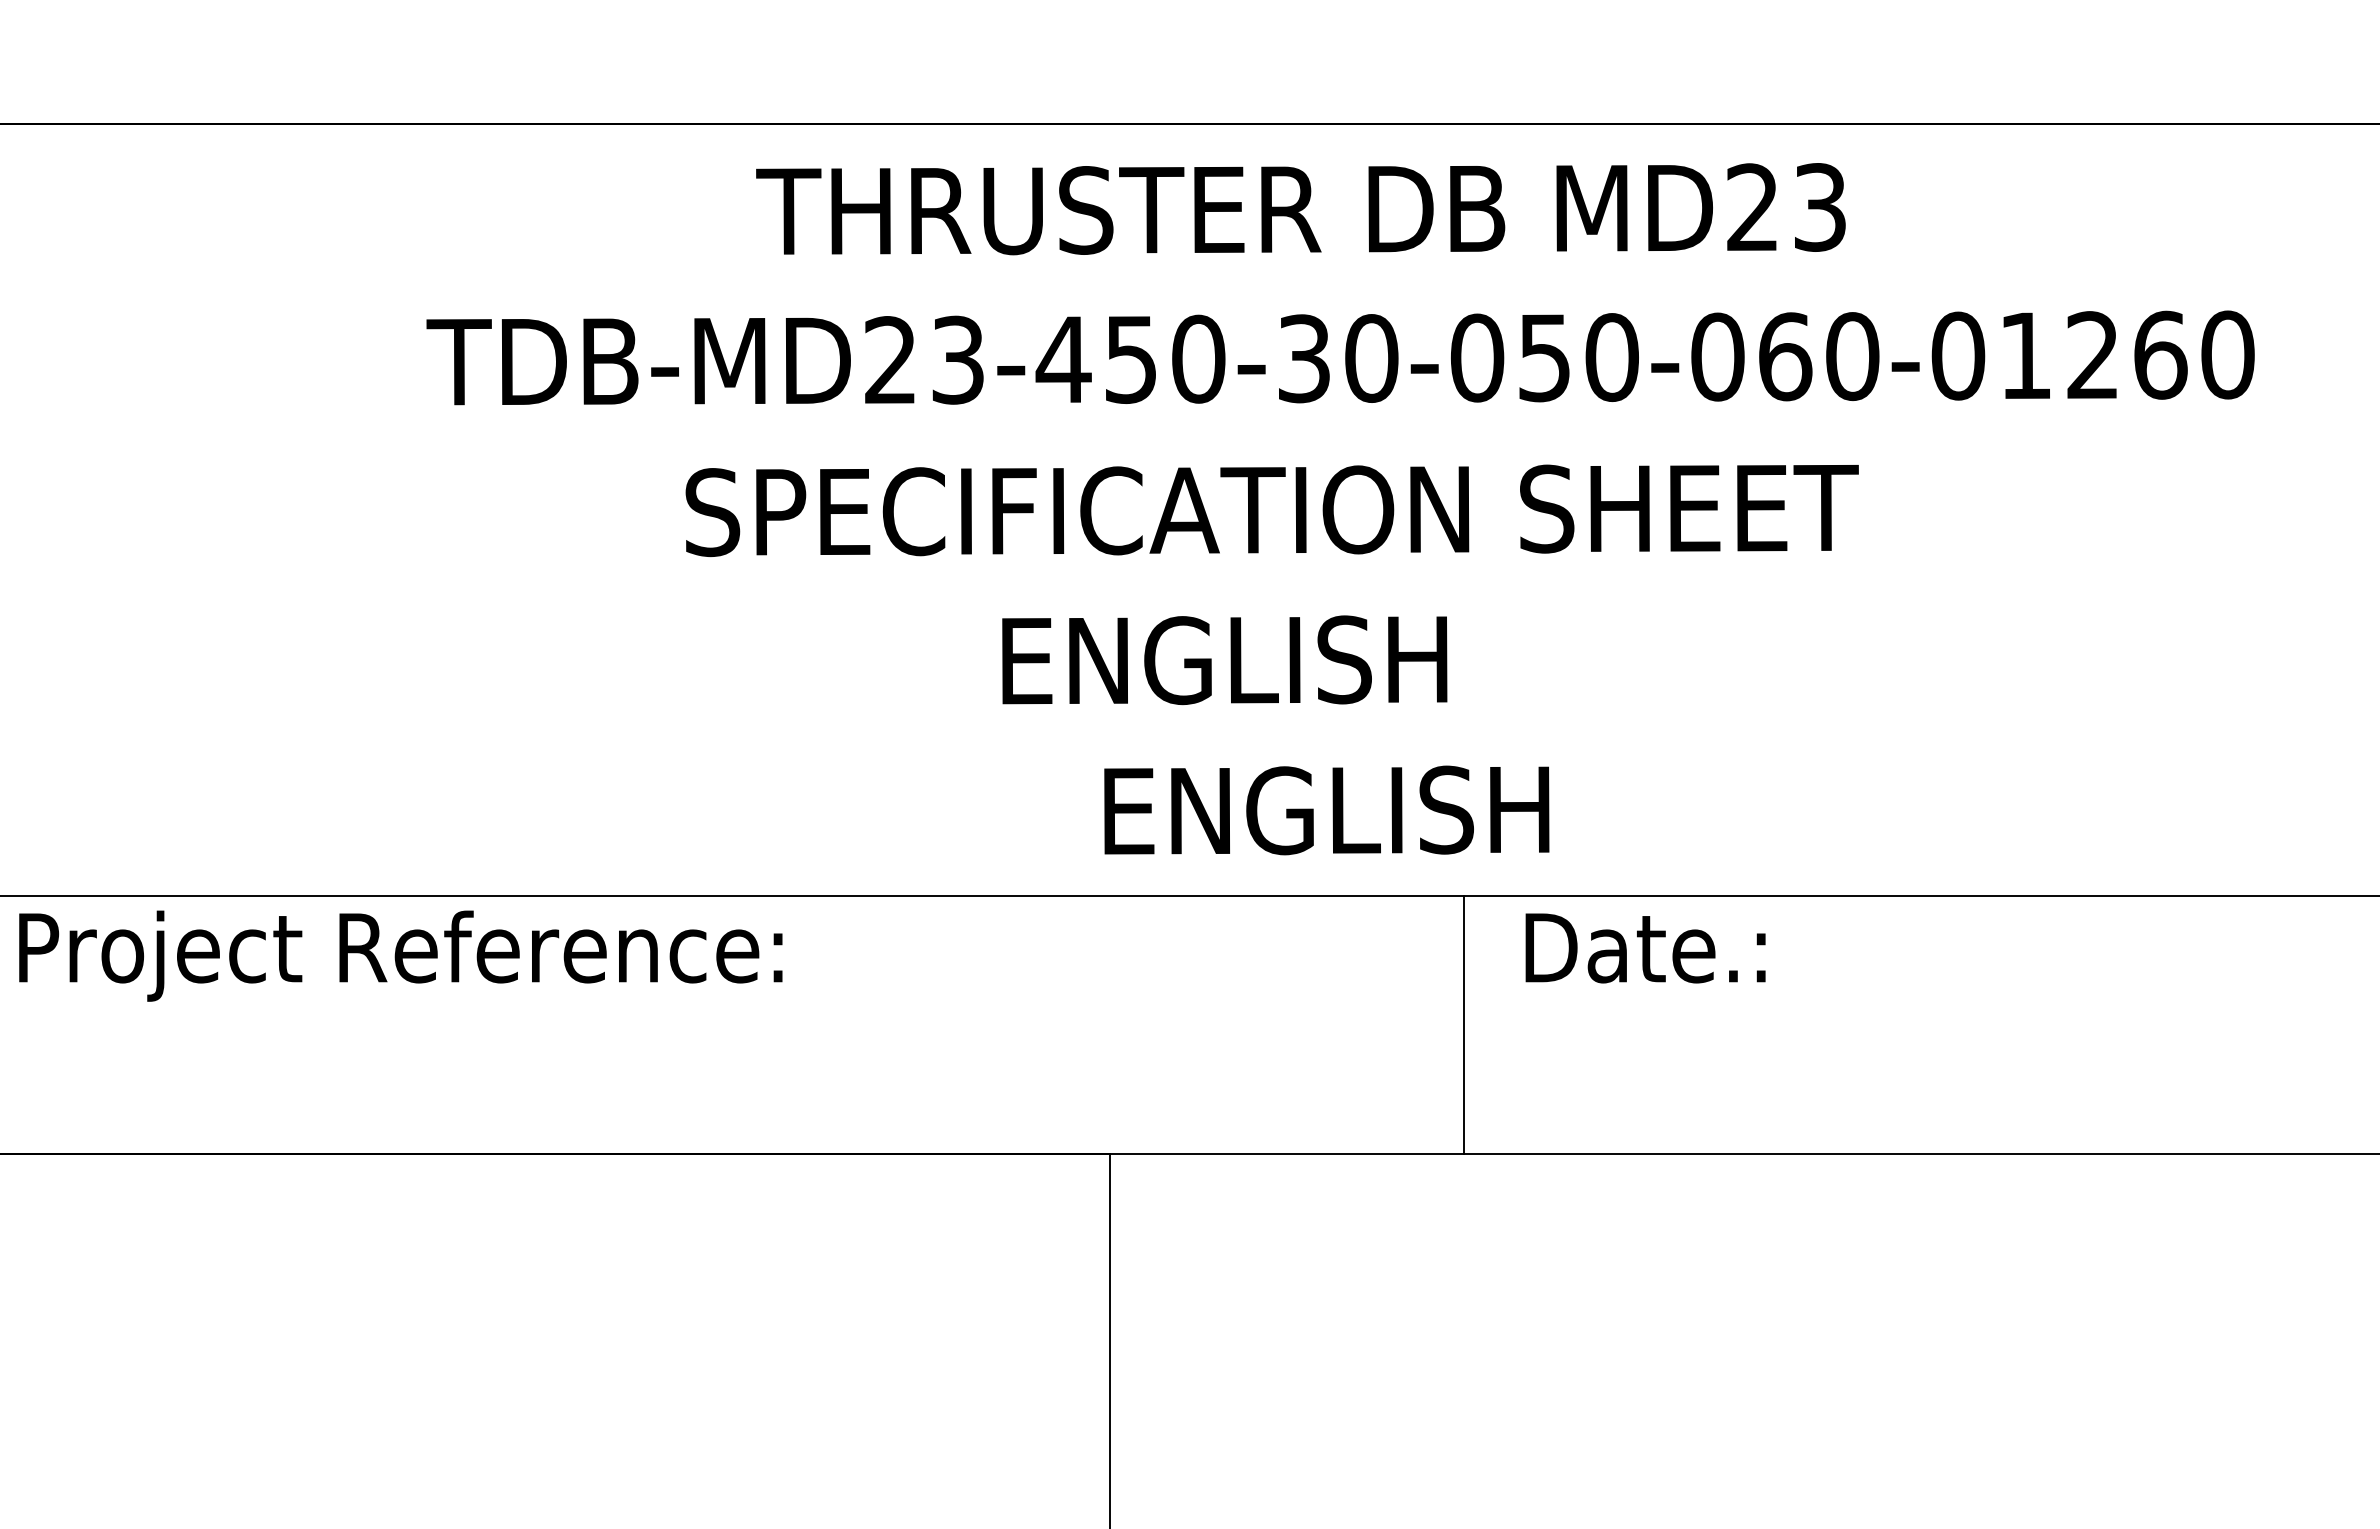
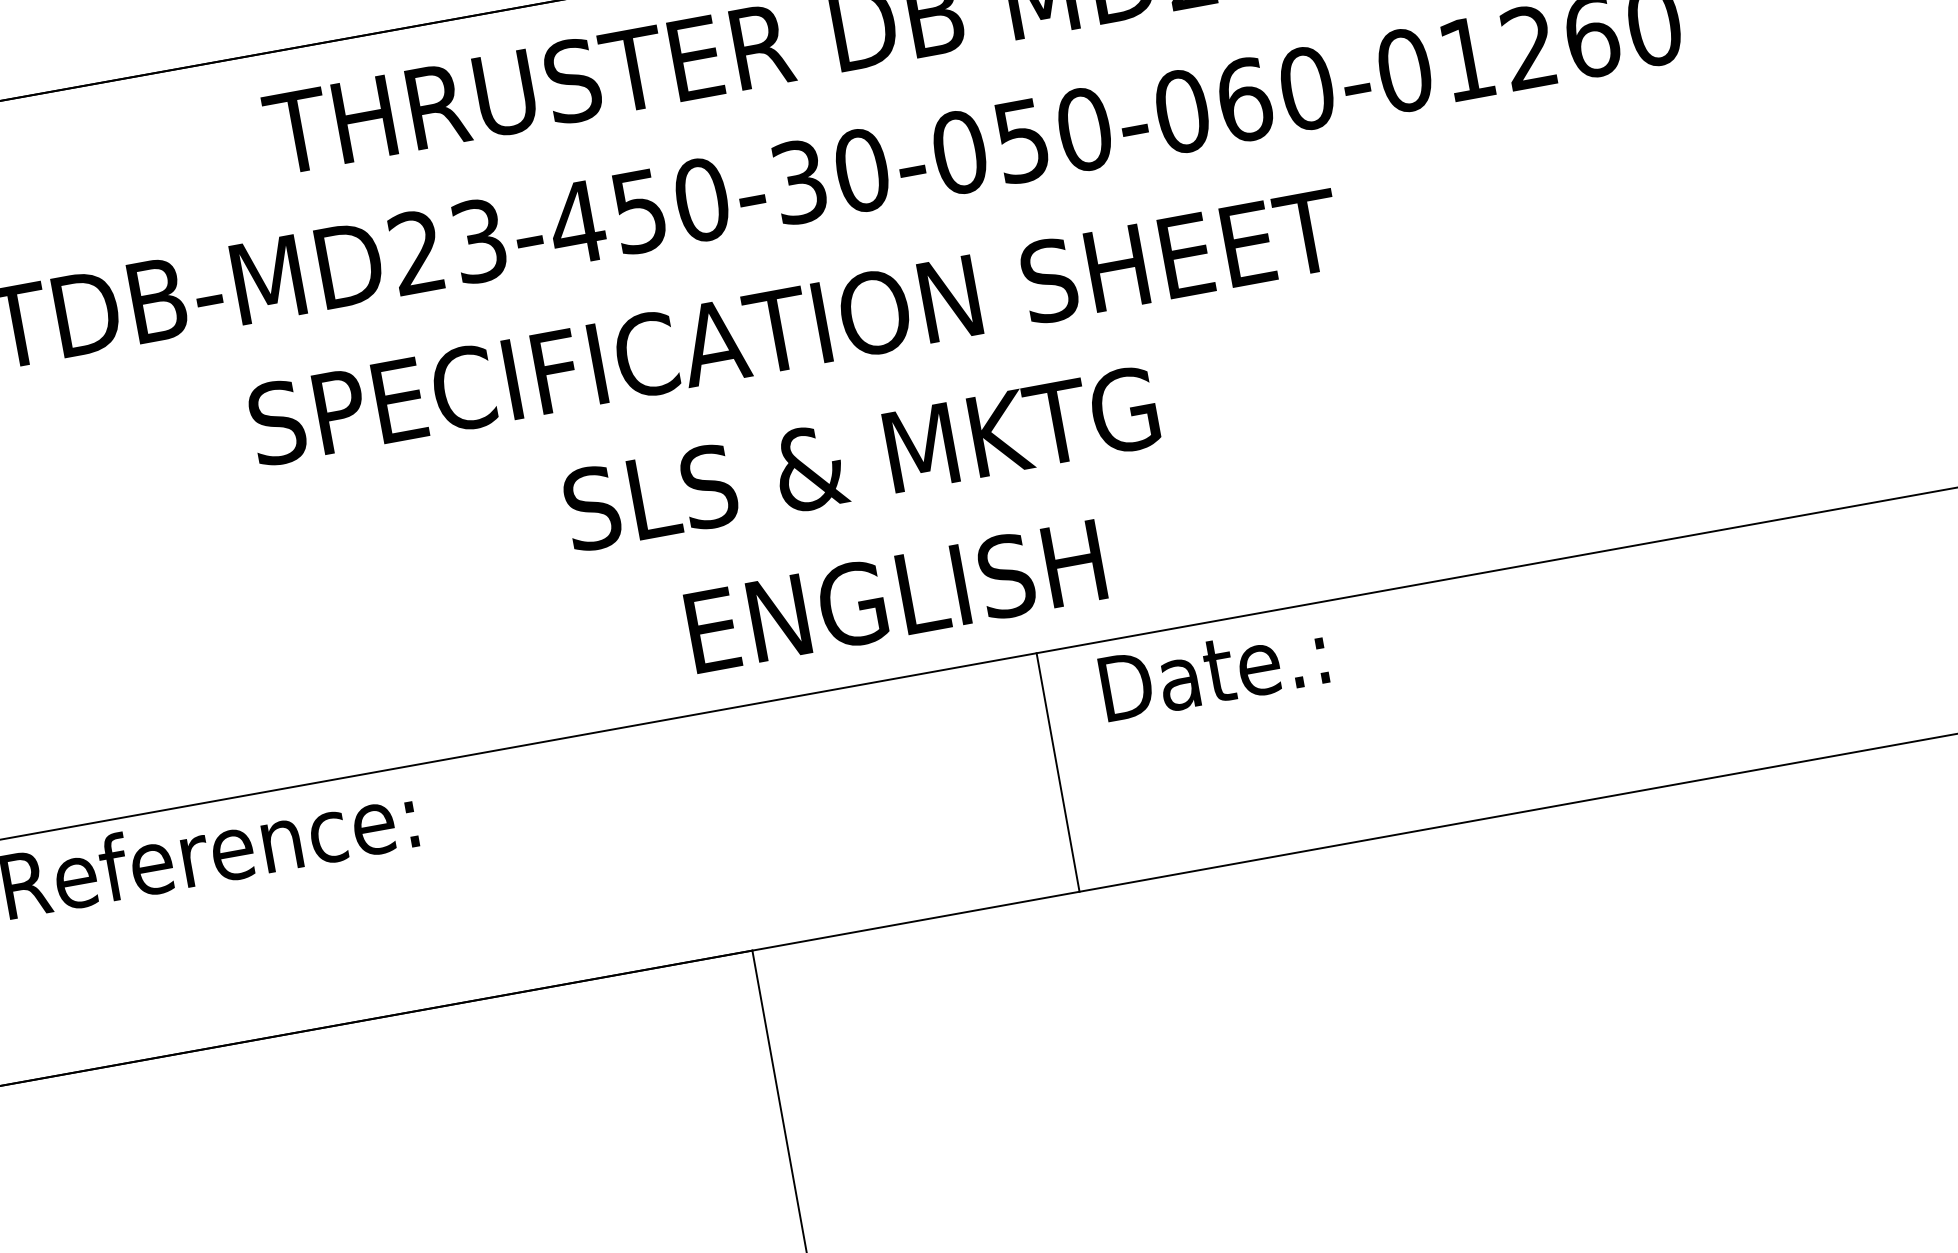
text: (1316, 659) -> (861, 458), ENGLISH -> SLS & MKTG

